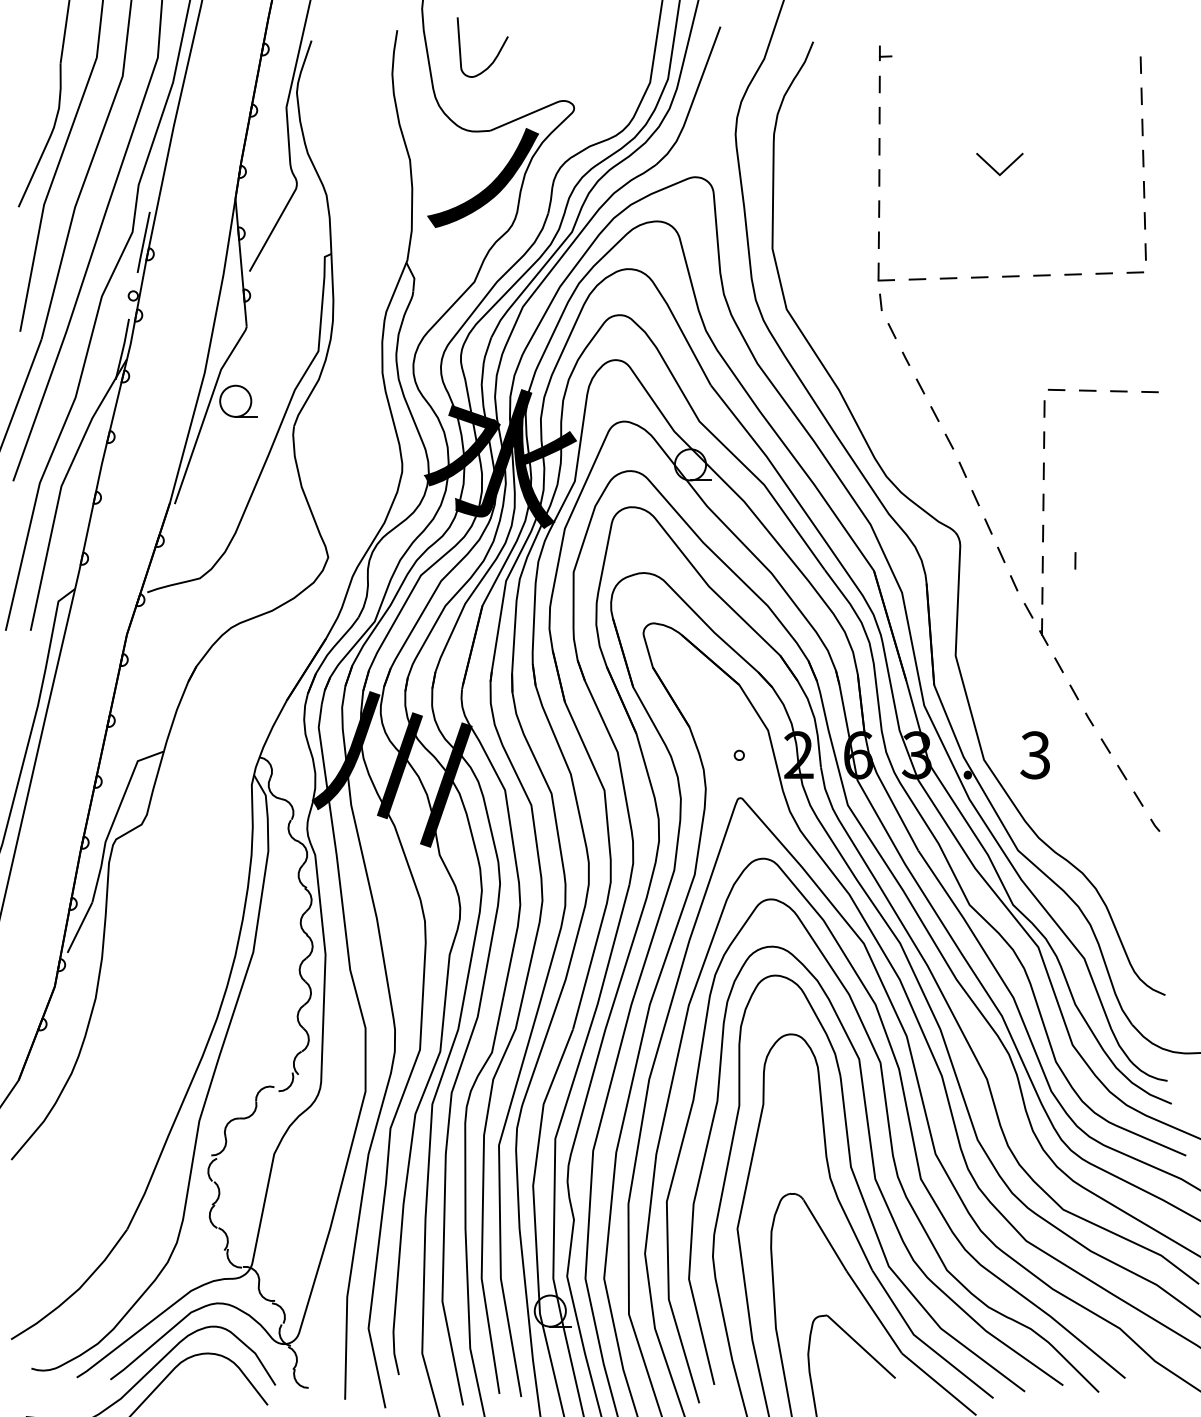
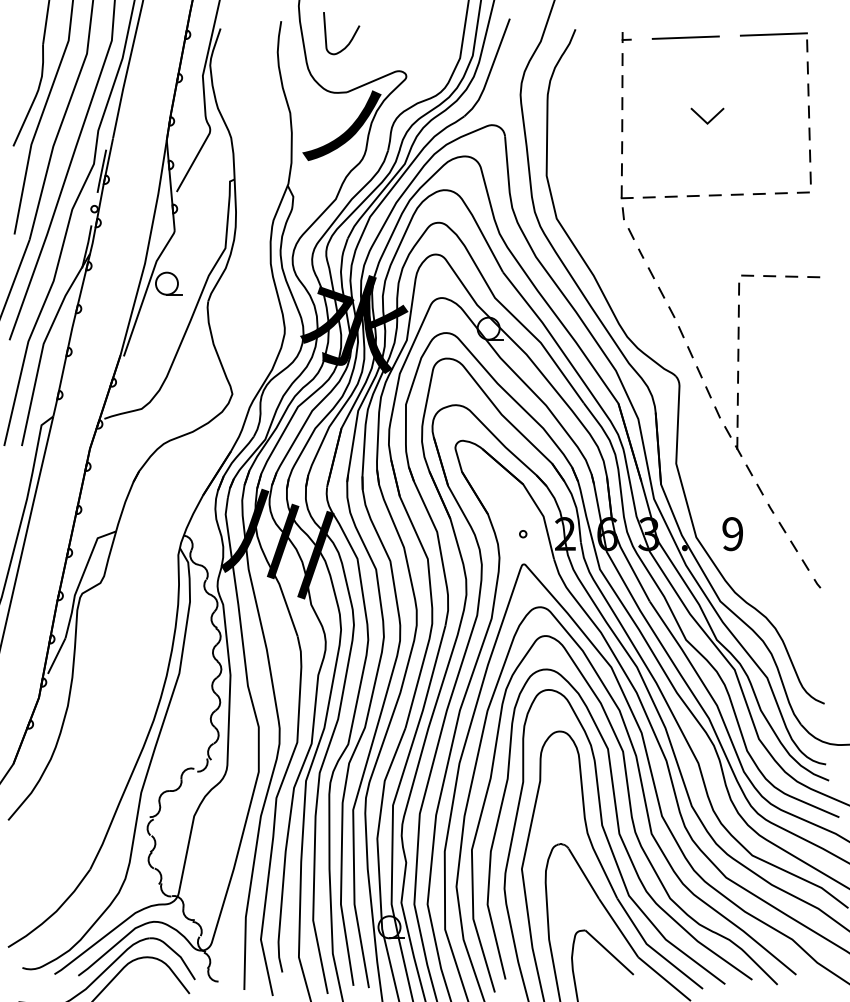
line: (1093, 48) -> (773, 34), added
line: (968, 53) -> (685, 37), added
line: (1075, 560) -> (761, 396), removed
text: (1035, 755) -> (732, 534), 3 -> 9

